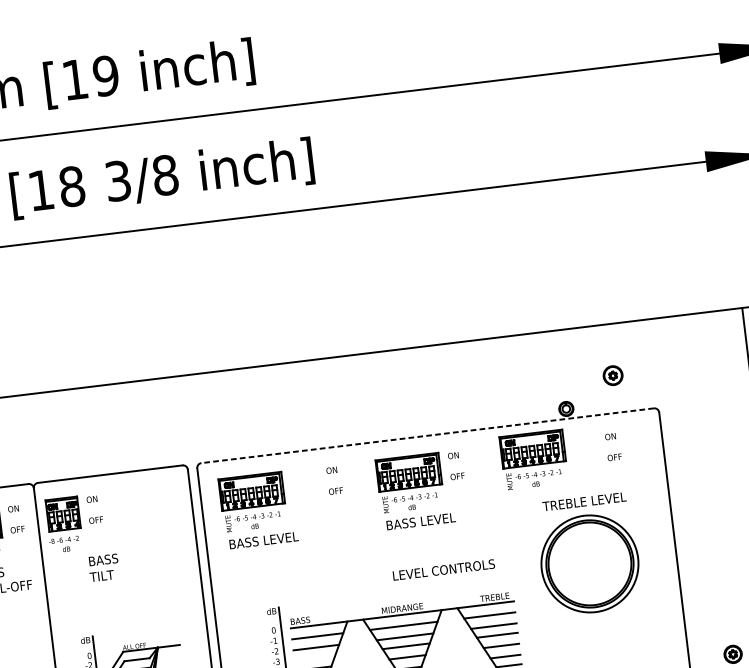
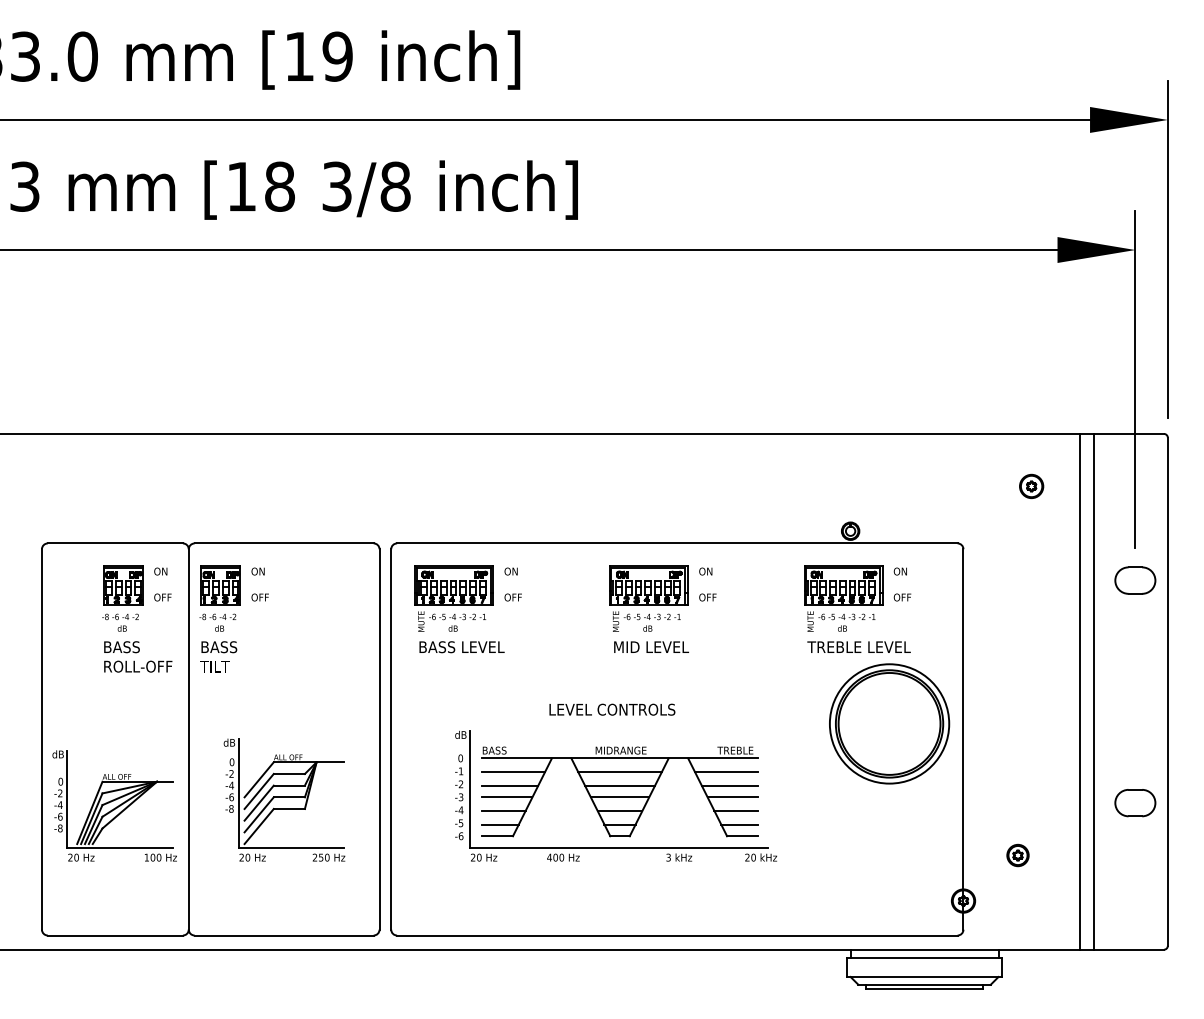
part: (612, 374) -> (1031, 485), moved
line: (427, 435) -> (676, 543), dashed -> solid
part: (533, 459) -> (843, 598), moved
text: (334, 480) -> (512, 584), moved
text: (421, 521) -> (657, 647), BASS LEVEL -> MID LEVEL
part: (589, 563) -> (889, 723), moved
text: (103, 567) -> (218, 656), moved
text: (444, 569) -> (612, 709), moved
line: (314, 657) -> (506, 797), added

